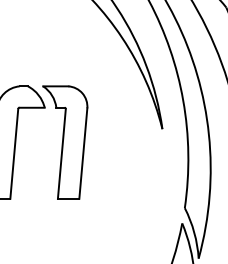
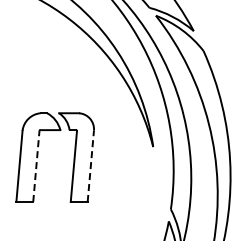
line: (14, 153) -> (36, 166), solid -> dashed
line: (82, 153) -> (90, 166), solid -> dashed

